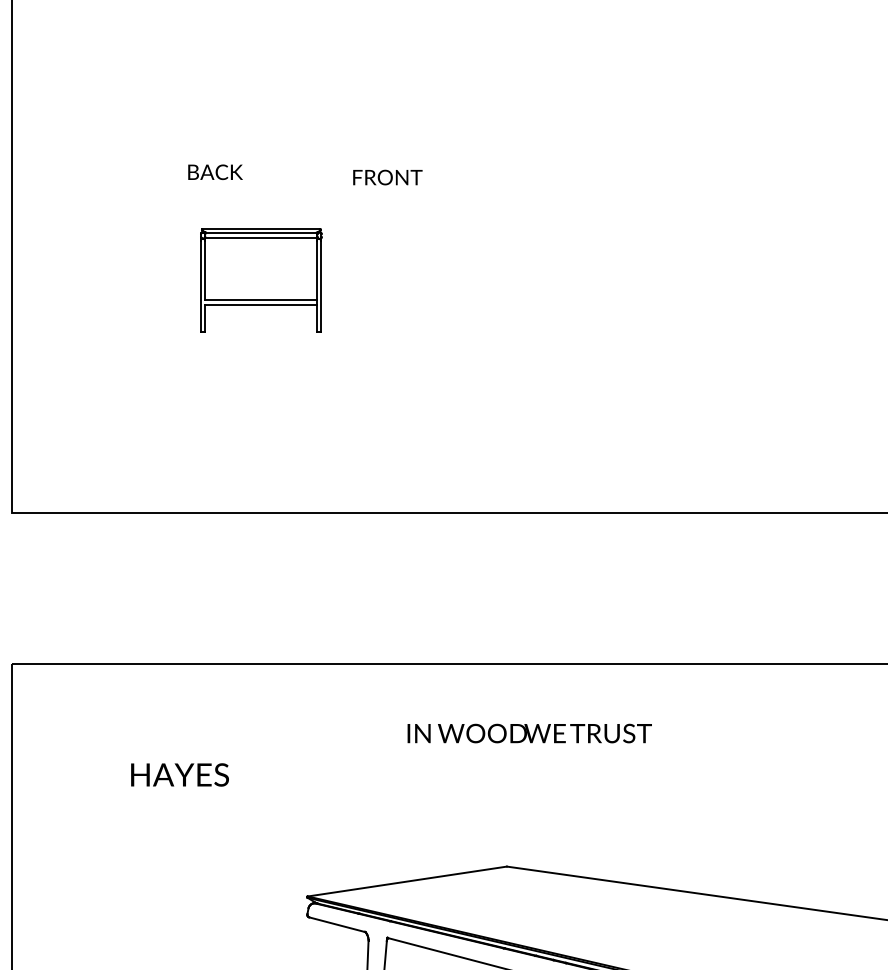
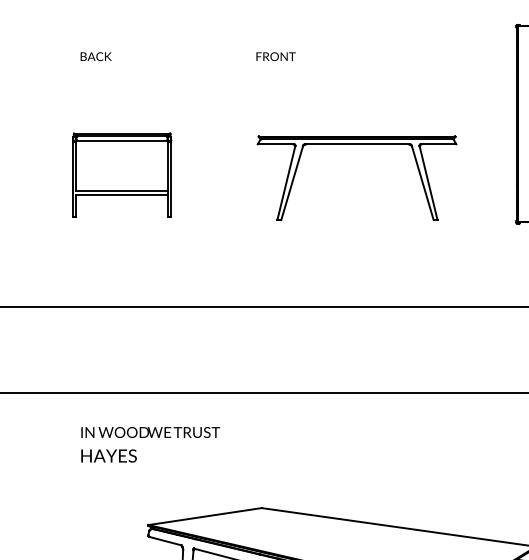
text: (214, 171) -> (95, 56), moved
text: (386, 177) -> (275, 56), moved
part: (673, 226) -> (356, 144), added
part: (261, 279) -> (122, 174), size x1.43
text: (529, 733) -> (150, 432), moved
text: (179, 774) -> (108, 455), moved

